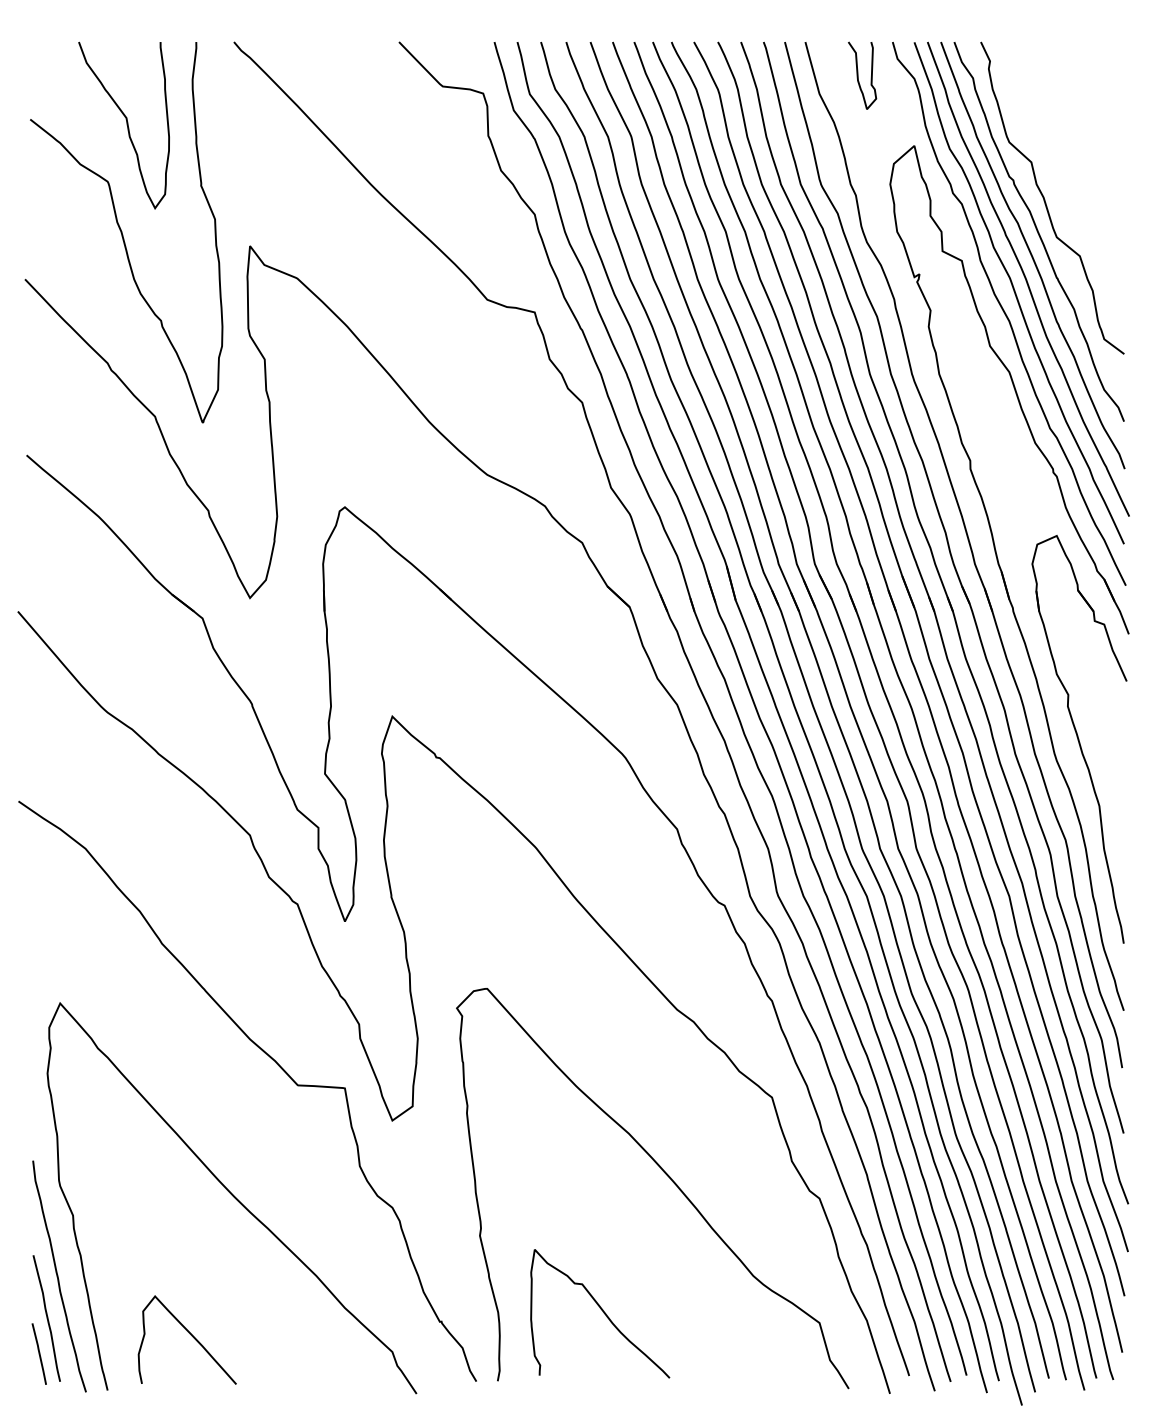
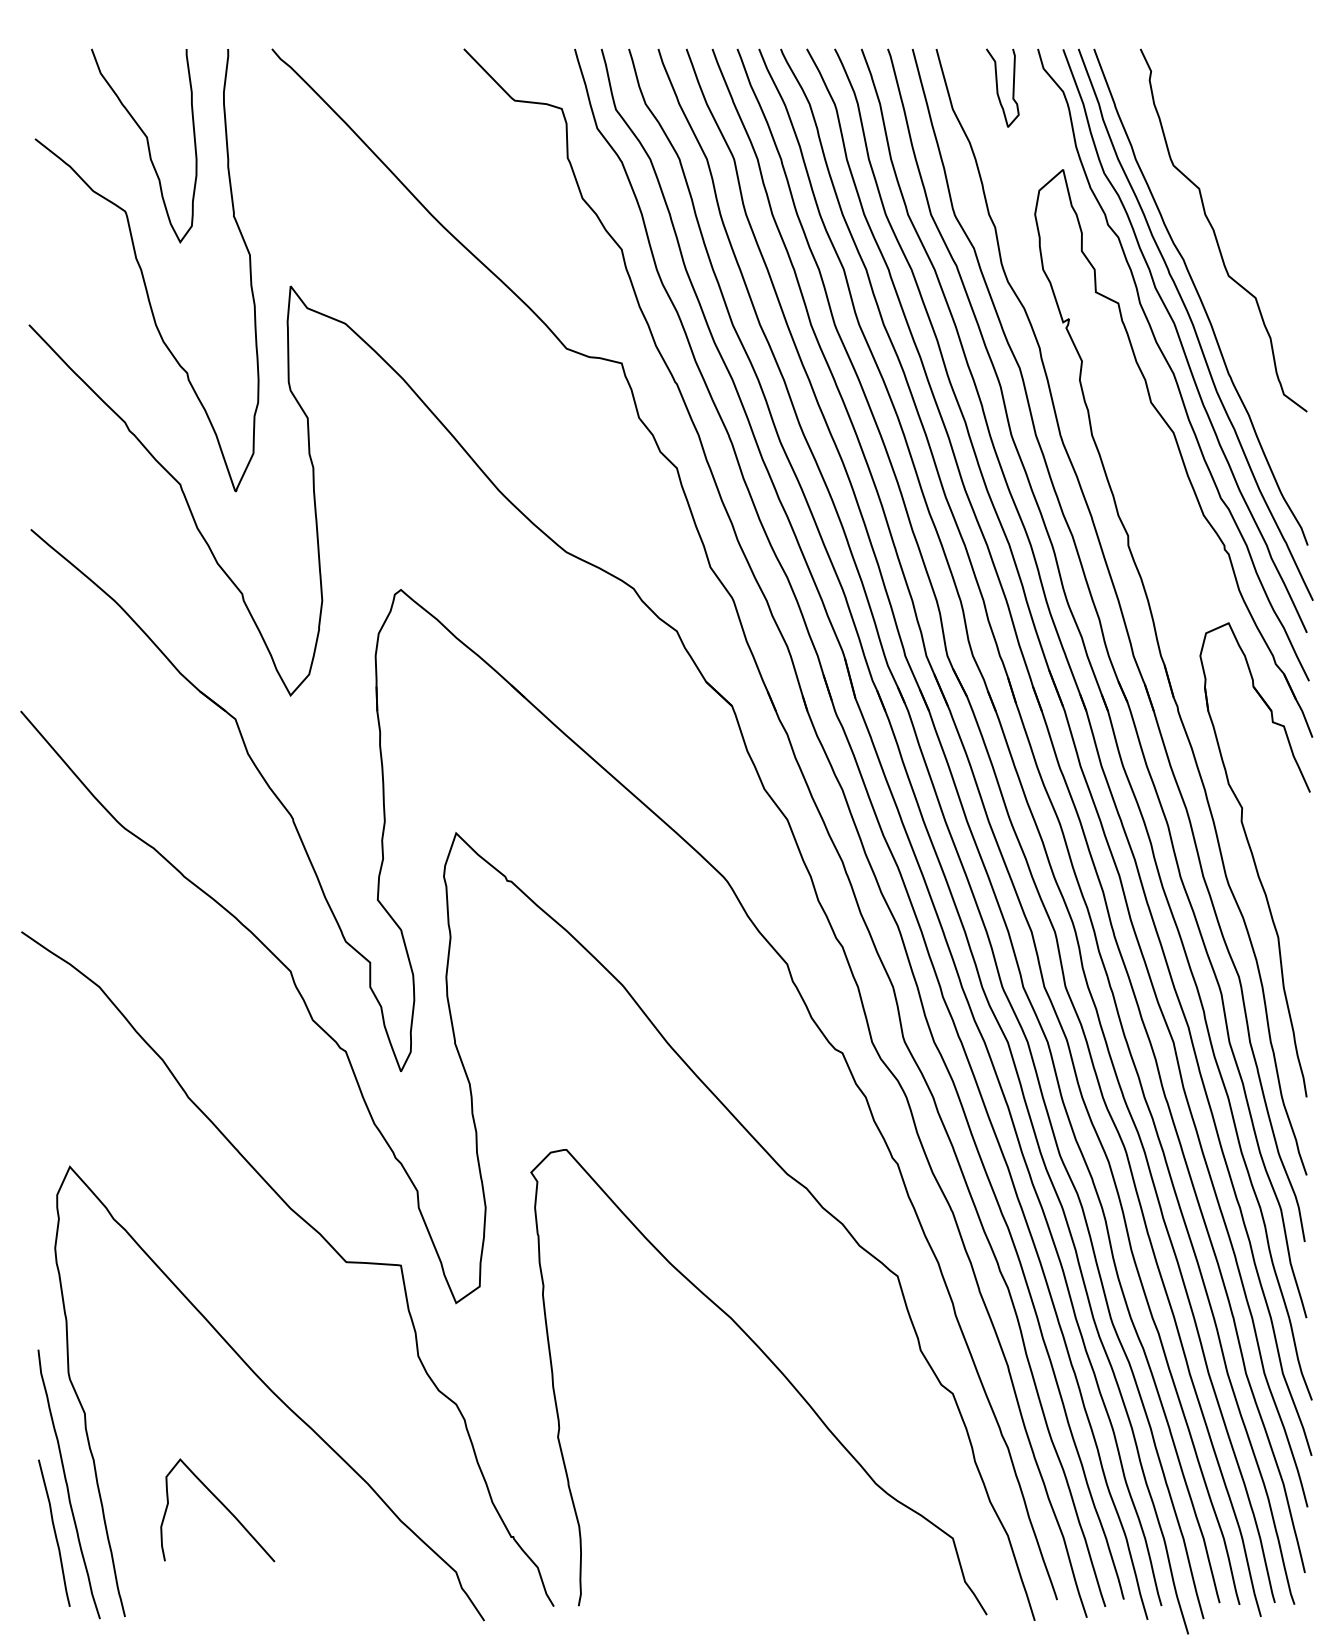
curve: (1038, 231) -> (1207, 269), removed
curve: (602, 1311) -> (700, 1525), removed
curve: (191, 1335) -> (222, 1505), moved
line: (39, 1354) -> (45, 1574), removed

